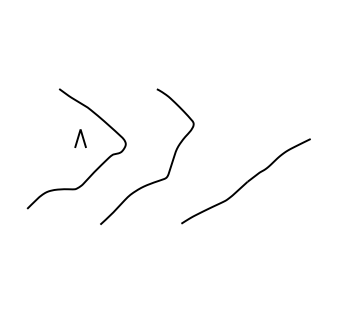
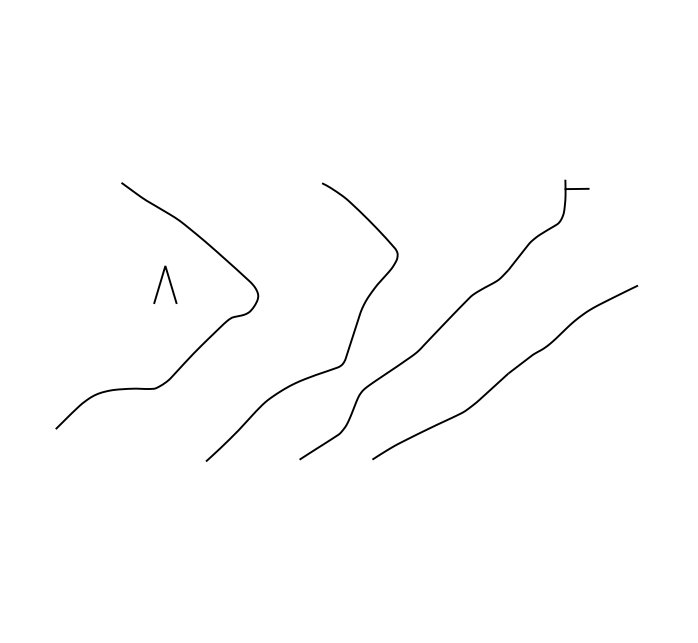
part: (216, 155) -> (444, 319), added

